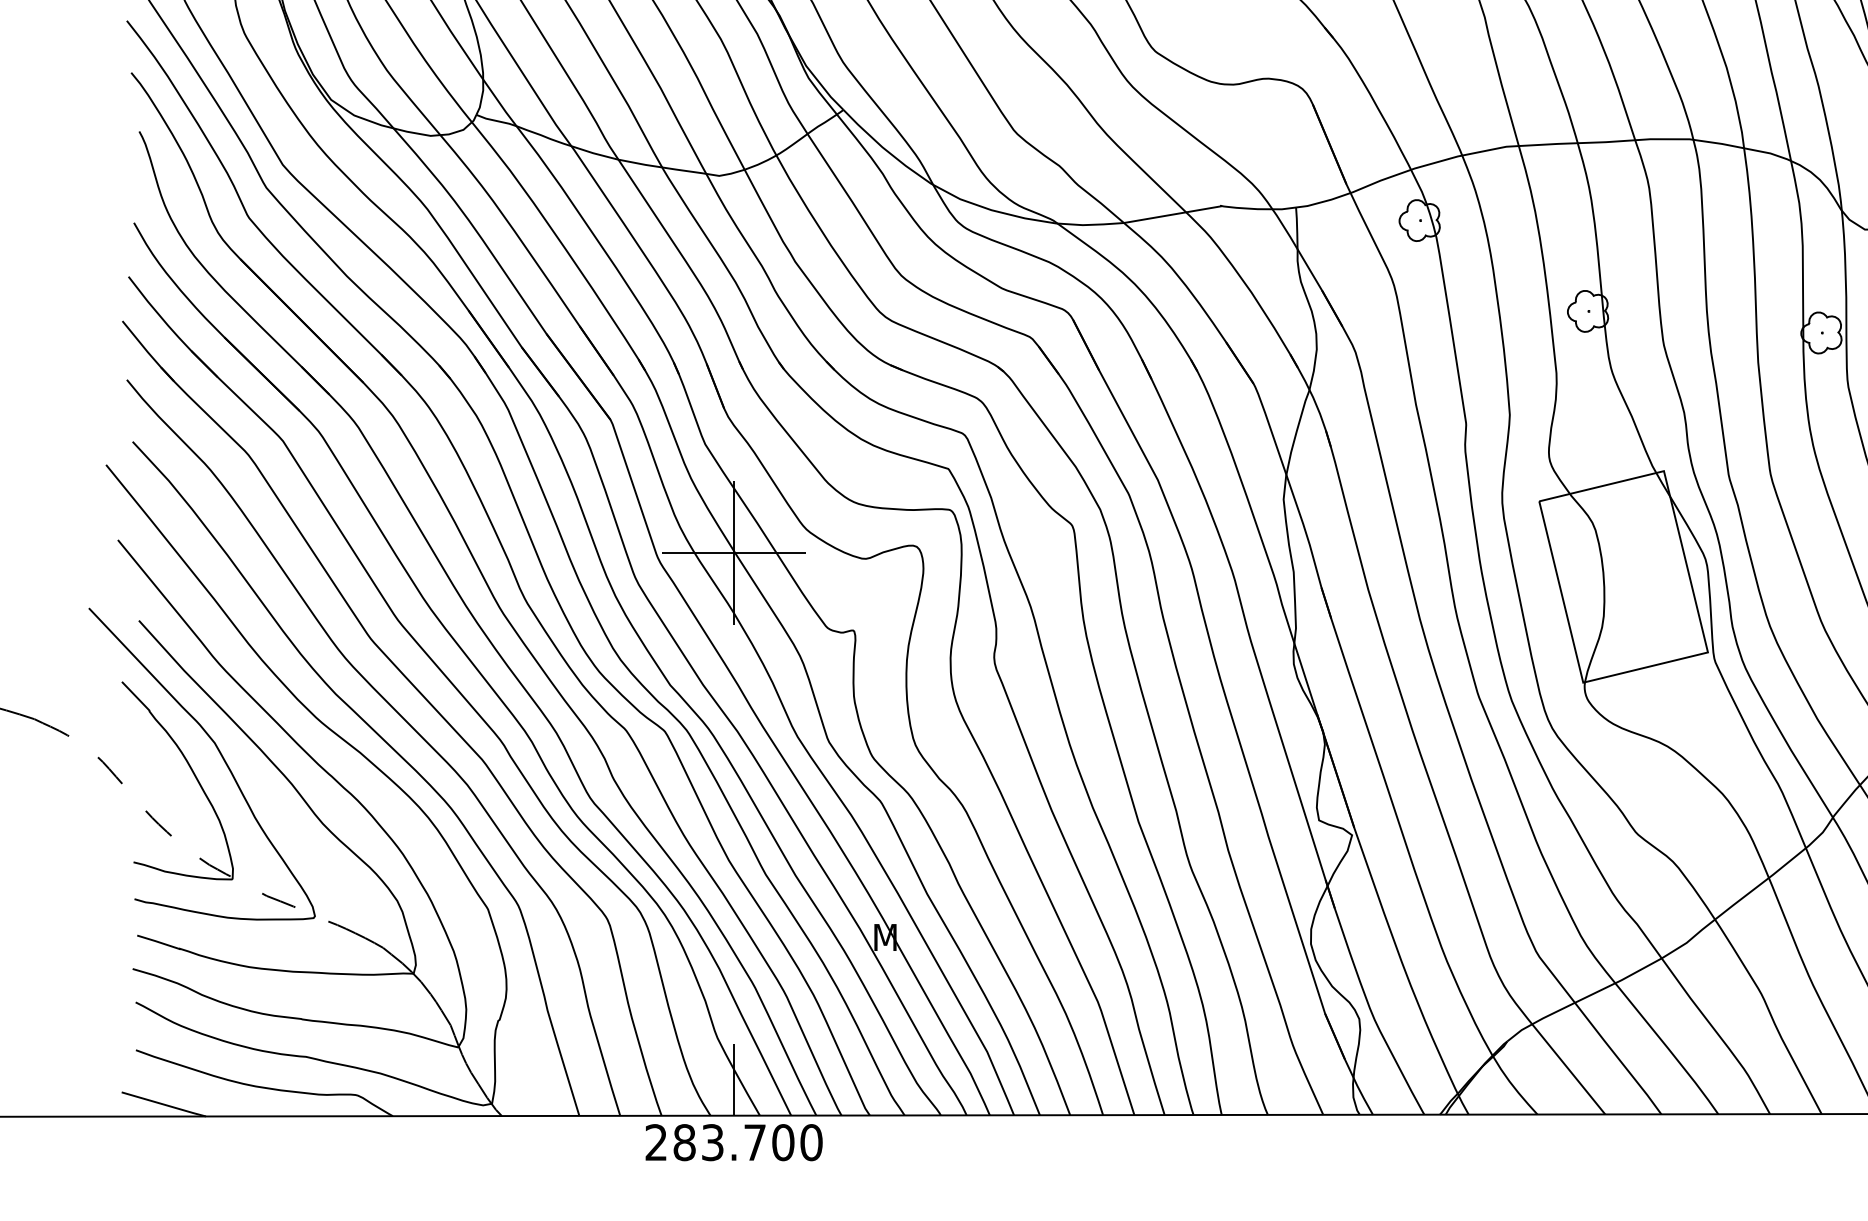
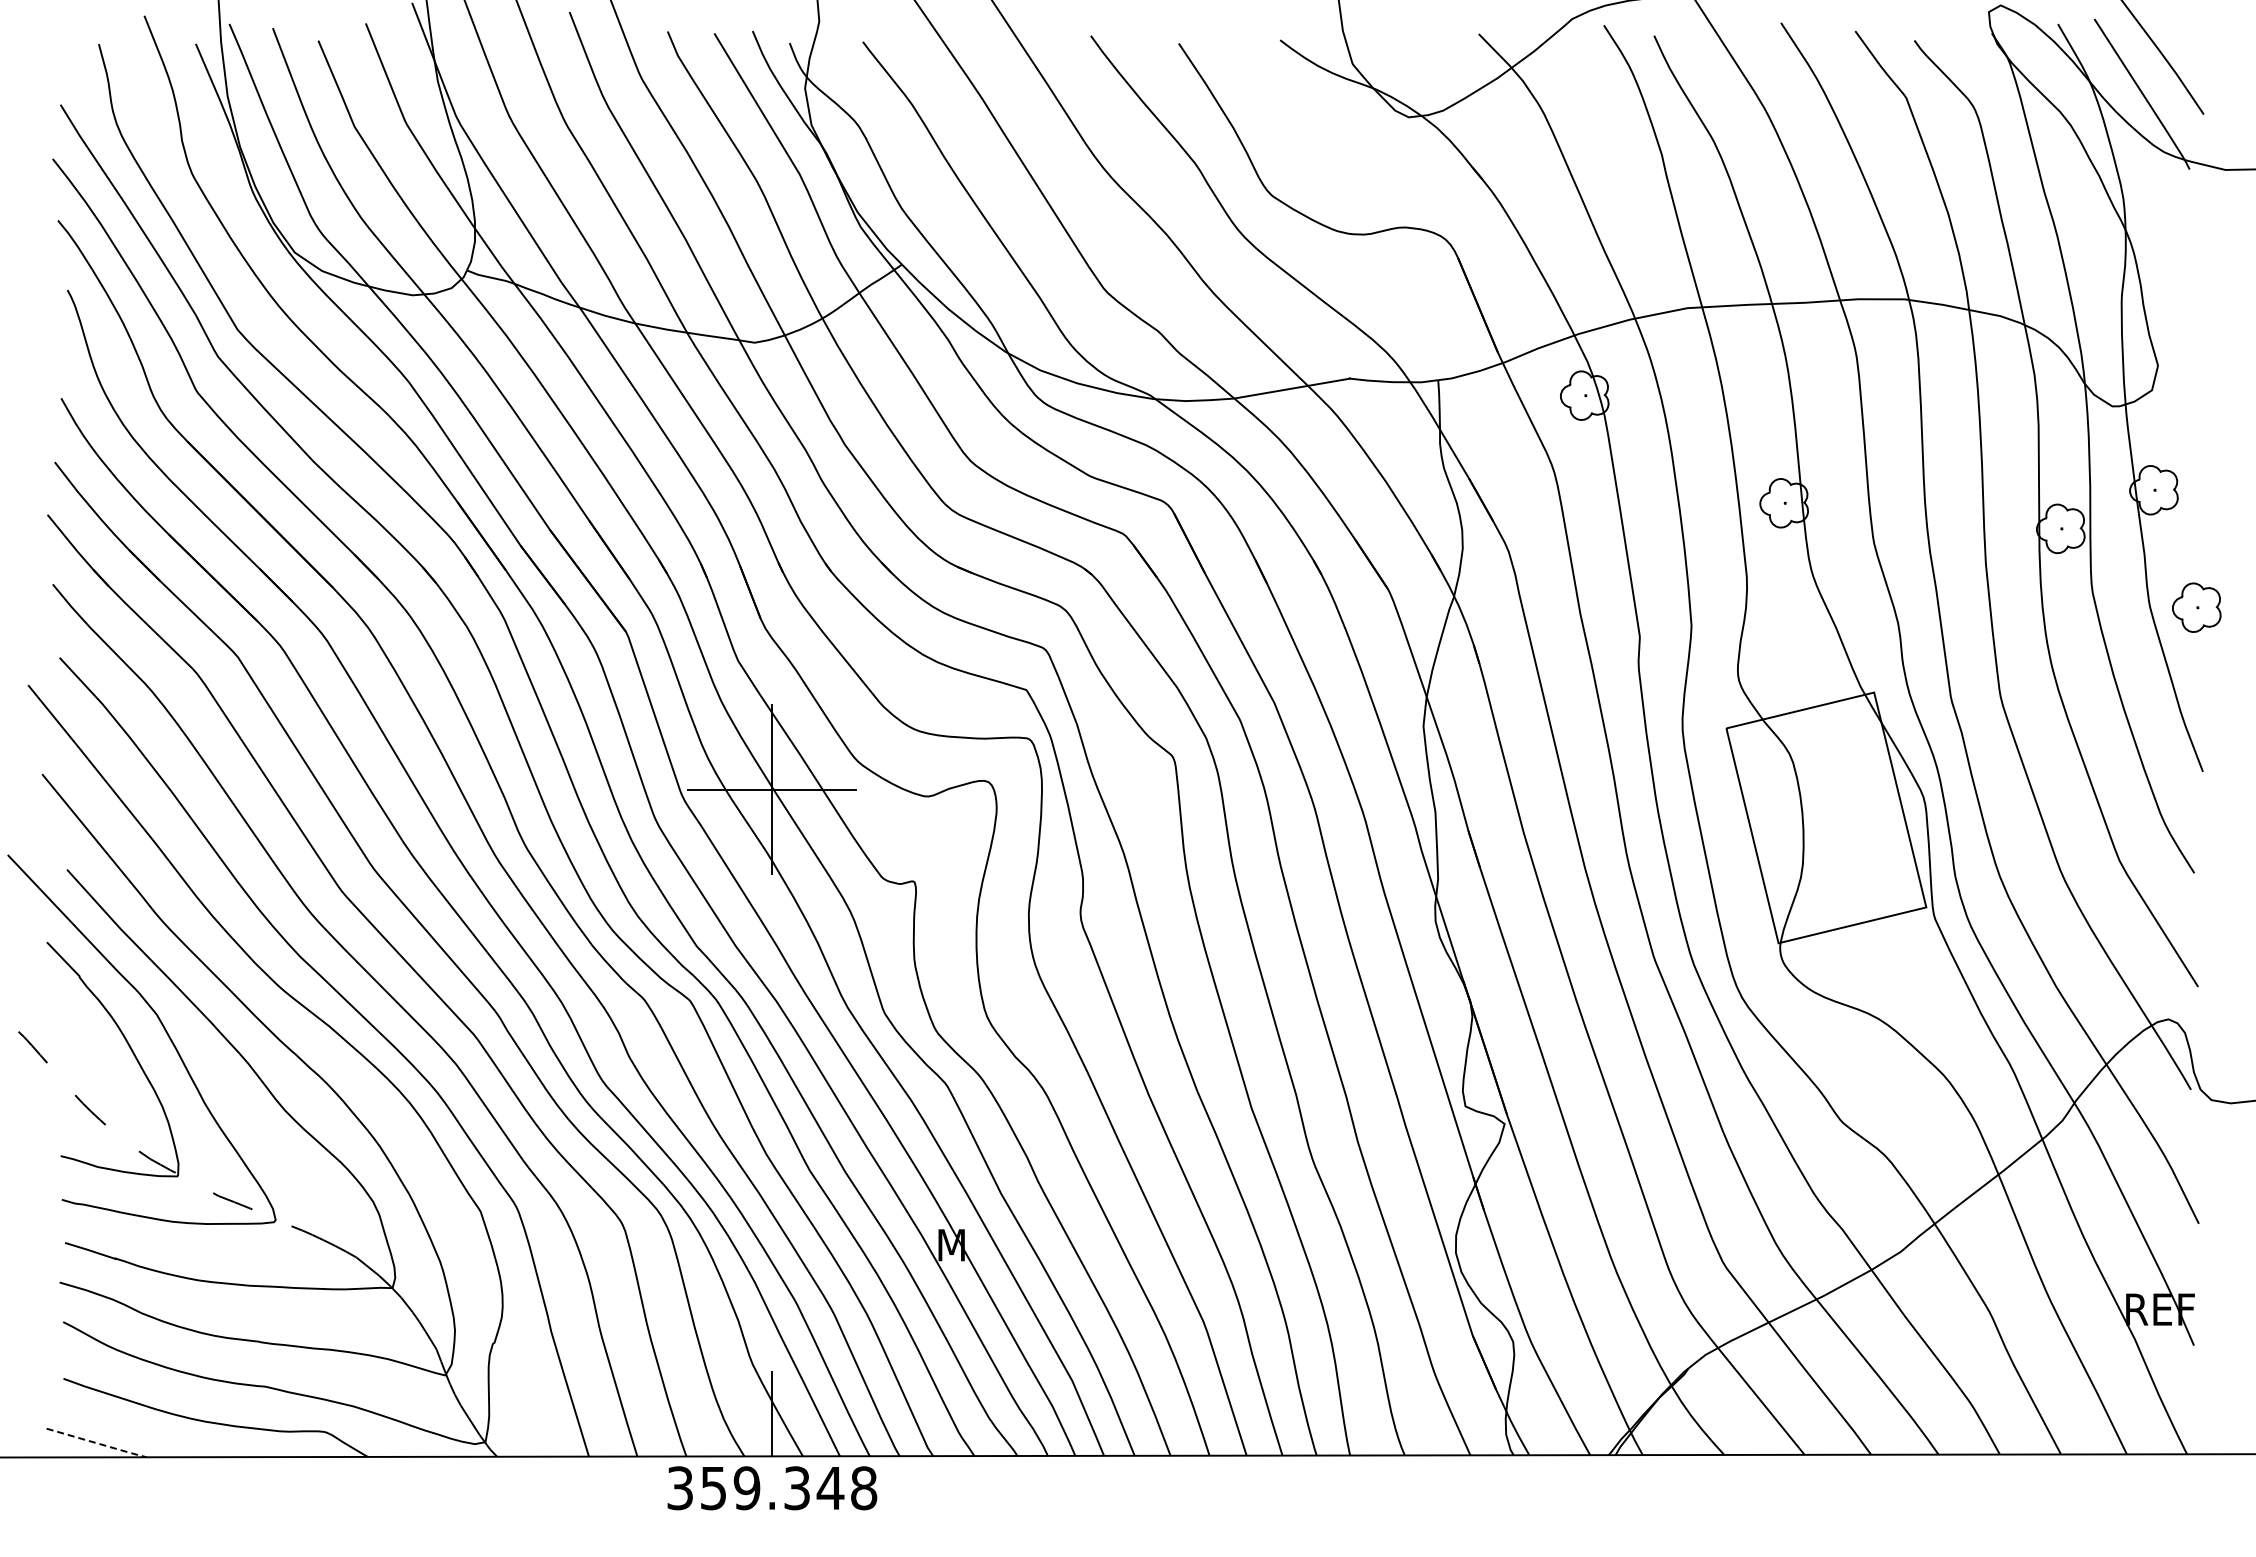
line: (164, 1104) -> (97, 1443), solid -> dashed
text: (734, 1142) -> (772, 1488), 283.700 -> 359.348

